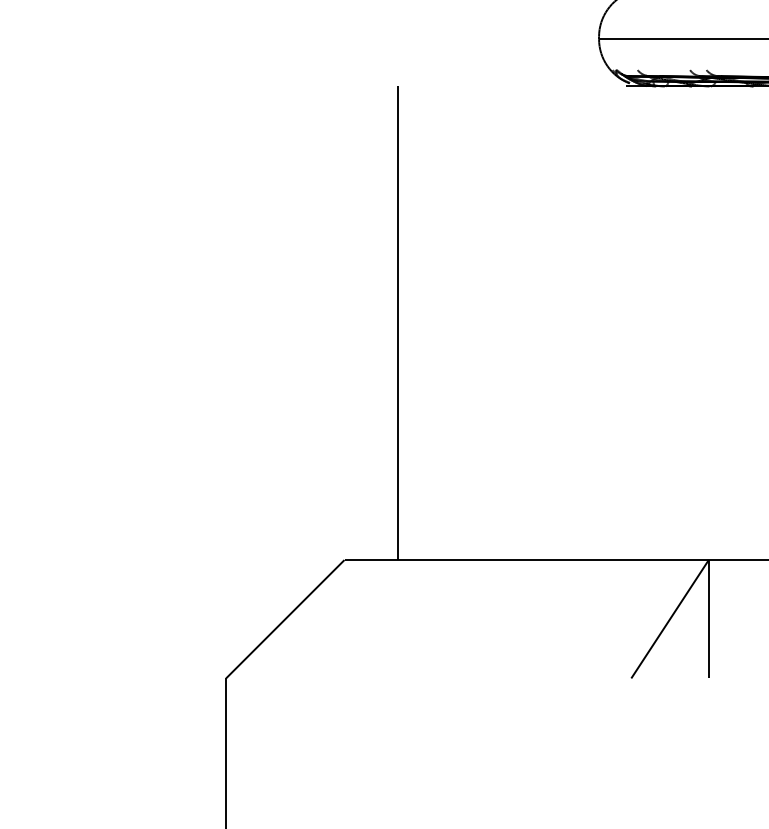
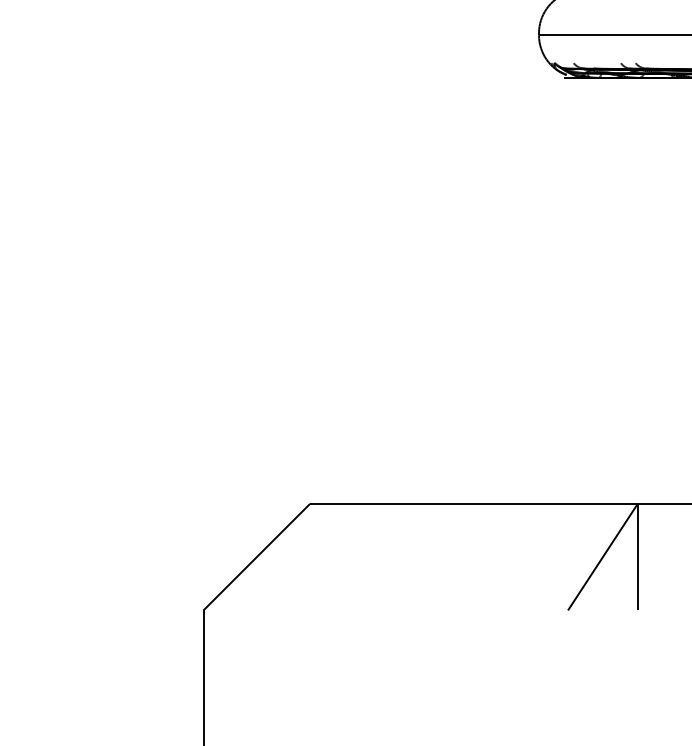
line: (397, 323) -> (357, 291), removed

